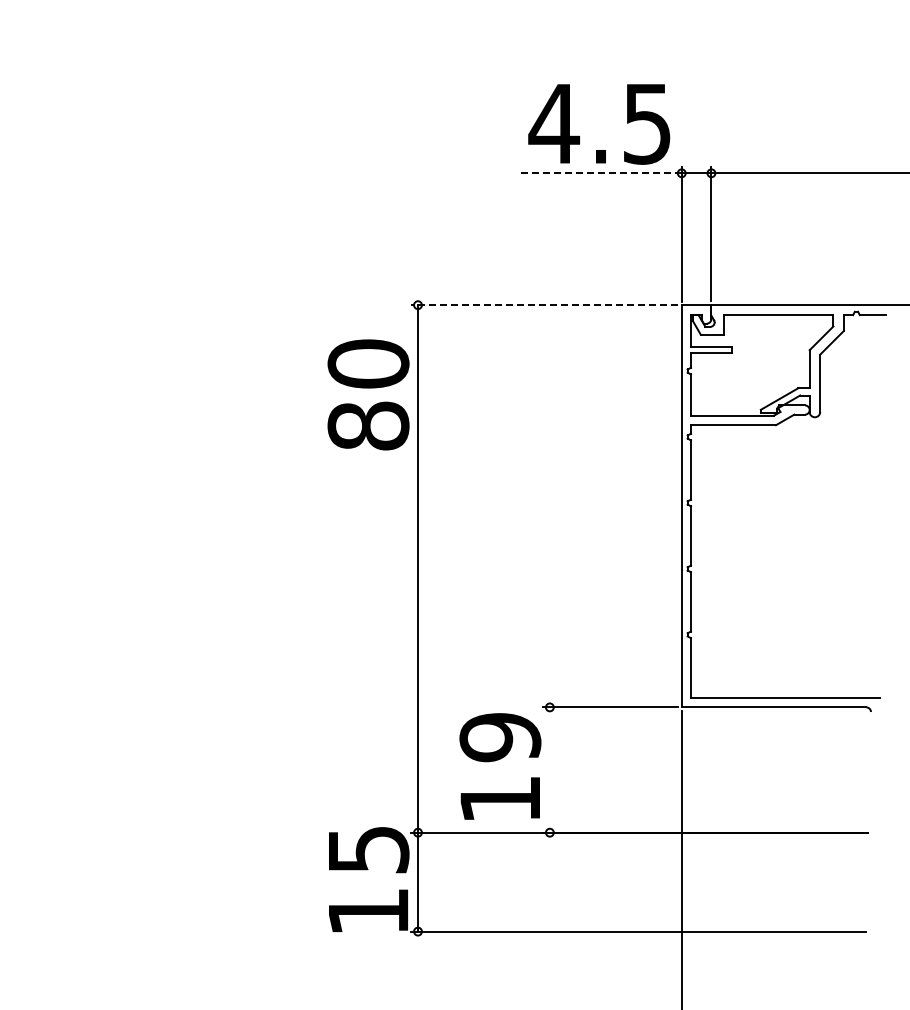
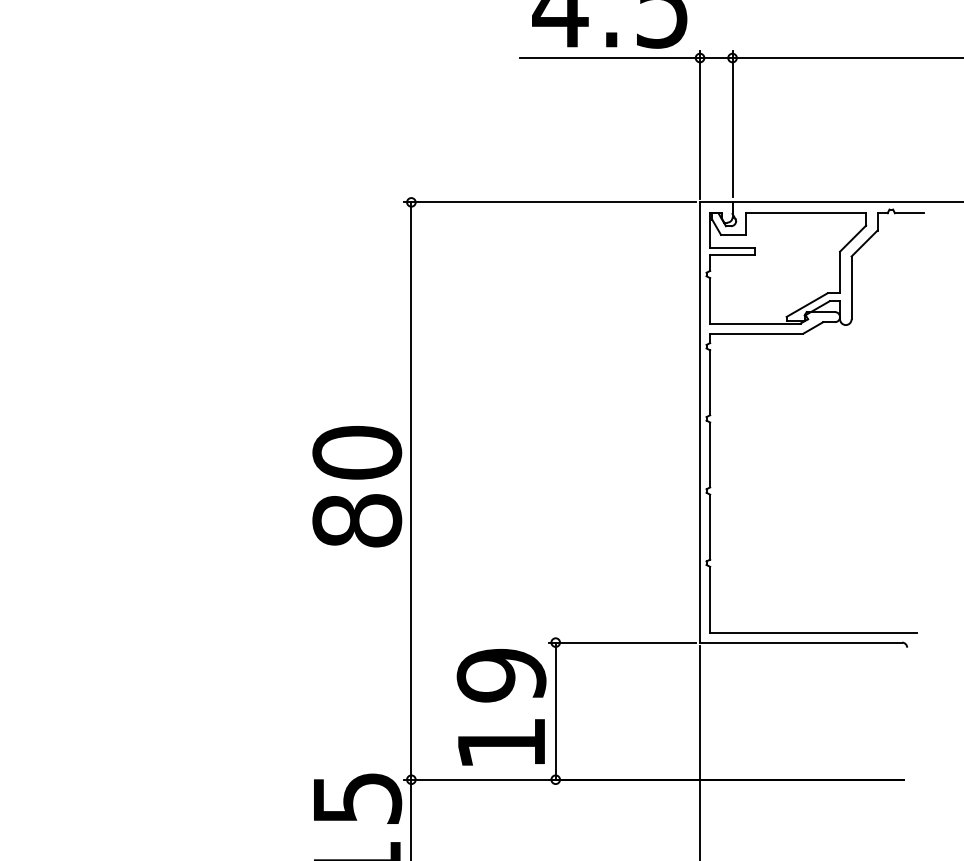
line: (599, 173) -> (610, 58), dashed -> solid
line: (544, 305) -> (549, 202), dashed -> solid
text: (368, 394) -> (357, 486), moved
line: (549, 769) -> (555, 710), added

